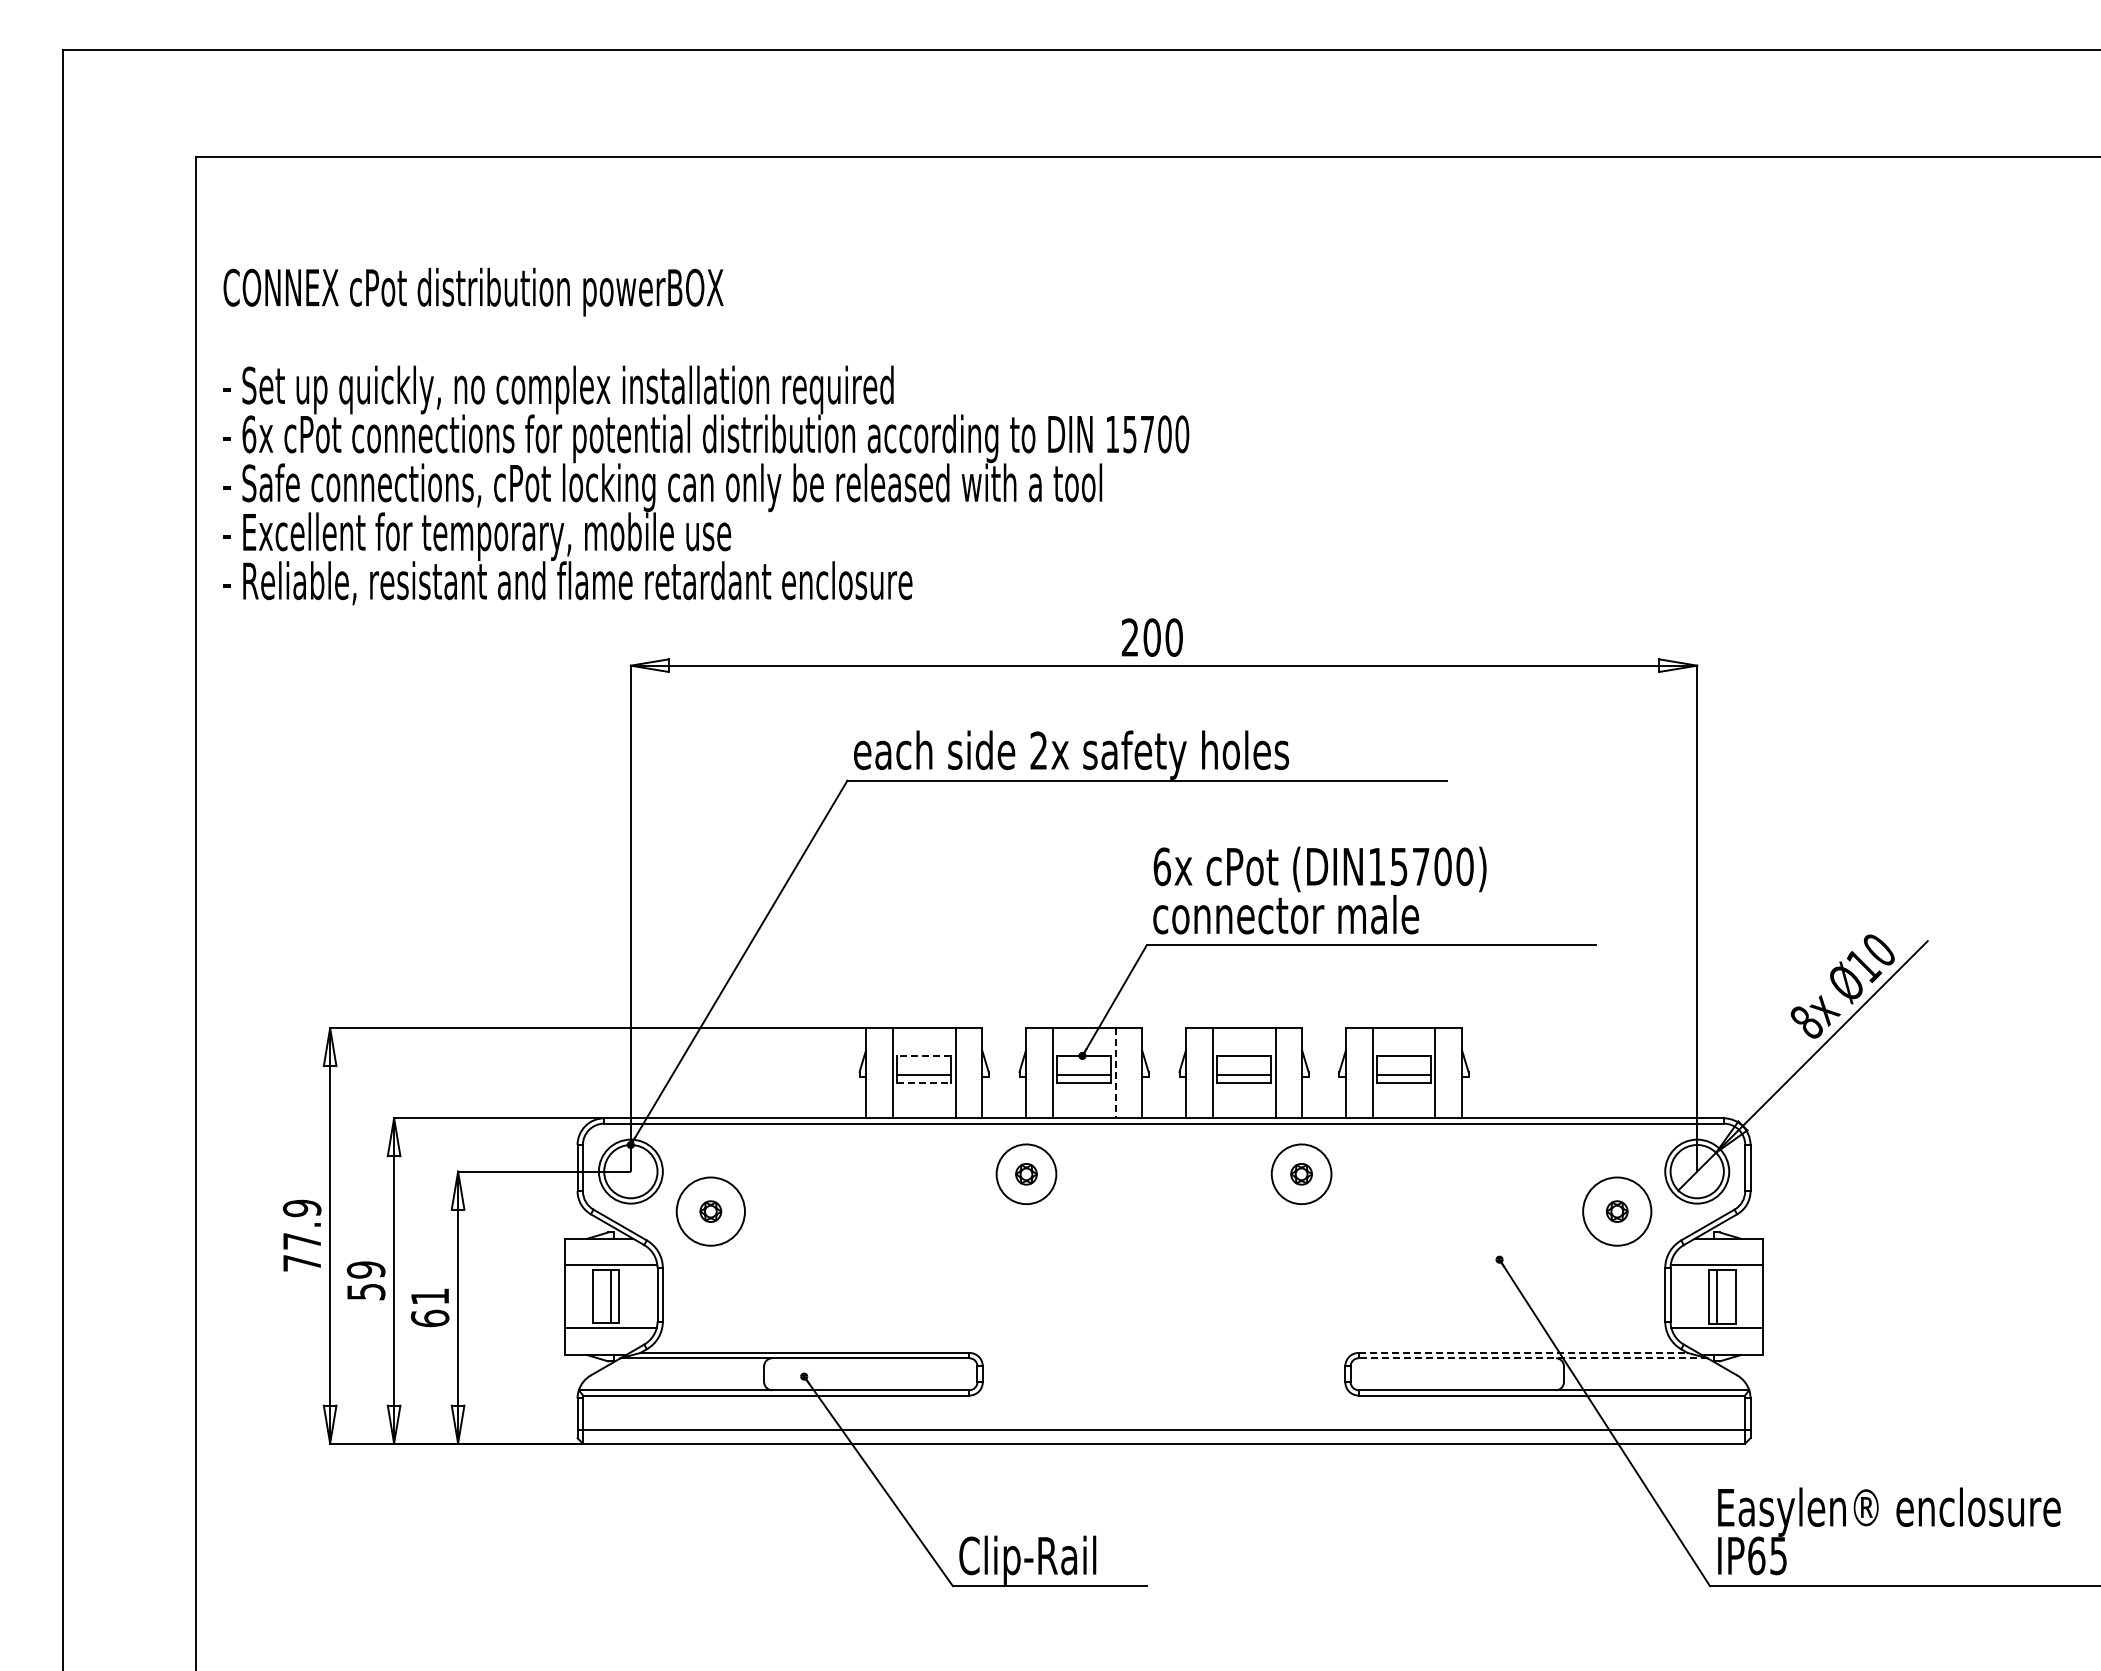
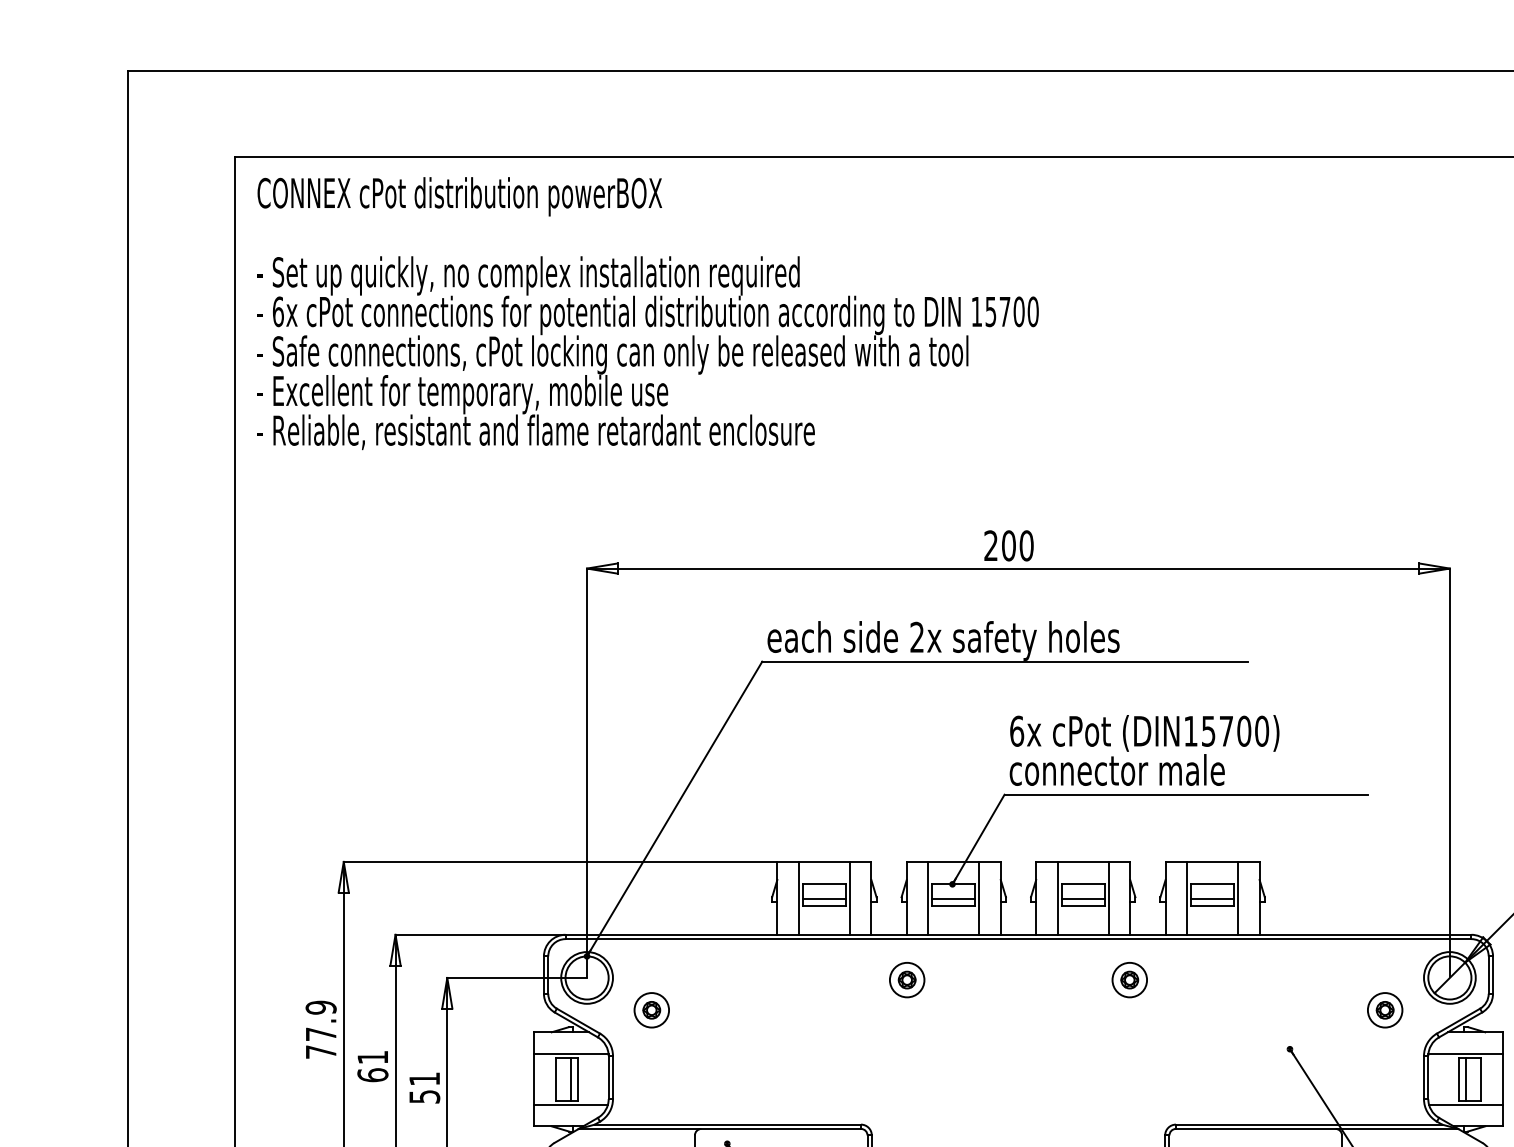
text: (706, 436) -> (648, 313), moved
line: (924, 1055) -> (824, 883), dashed -> solid
line: (1115, 1073) -> (979, 898), dashed -> solid
line: (924, 1082) -> (824, 905), dashed -> solid
circle: (1026, 1173) -> (907, 979), size x0.71
circle: (1301, 1173) -> (1129, 979), size x0.71
circle: (710, 1211) -> (651, 1010), size x0.62
circle: (1616, 1211) -> (1384, 1010), size x0.62
text: (365, 1280) -> (372, 1066), 59 -> 61
text: (429, 1318) -> (424, 1096), 61 -> 51
line: (1523, 1352) -> (1309, 1124), dashed -> solid
line: (1532, 1358) -> (1316, 1129), dashed -> solid

